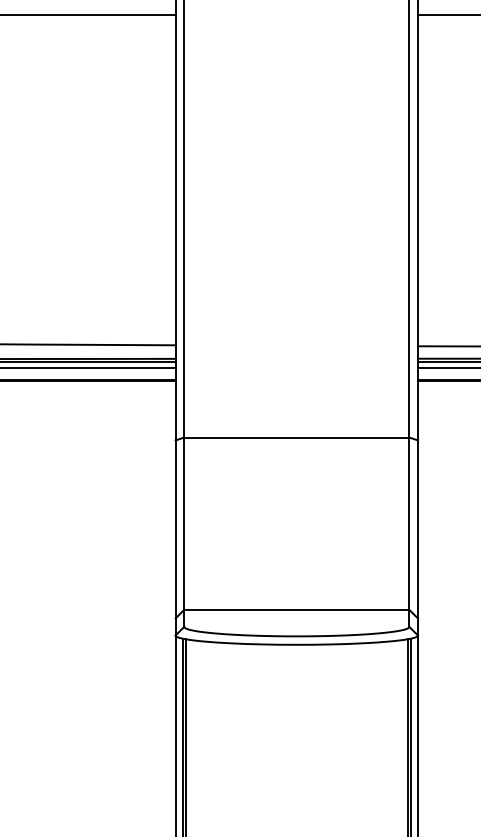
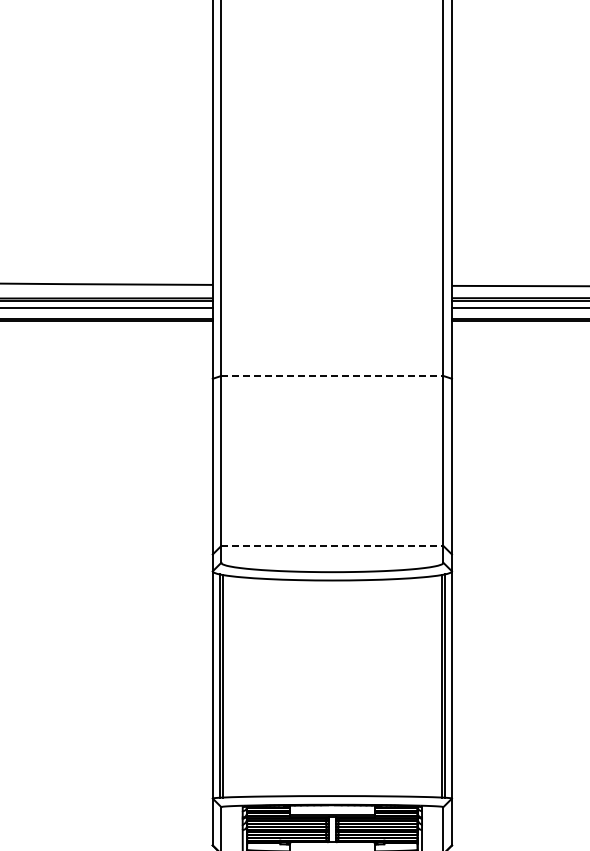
line: (296, 437) -> (332, 375), solid -> dashed
line: (296, 609) -> (332, 545), solid -> dashed

